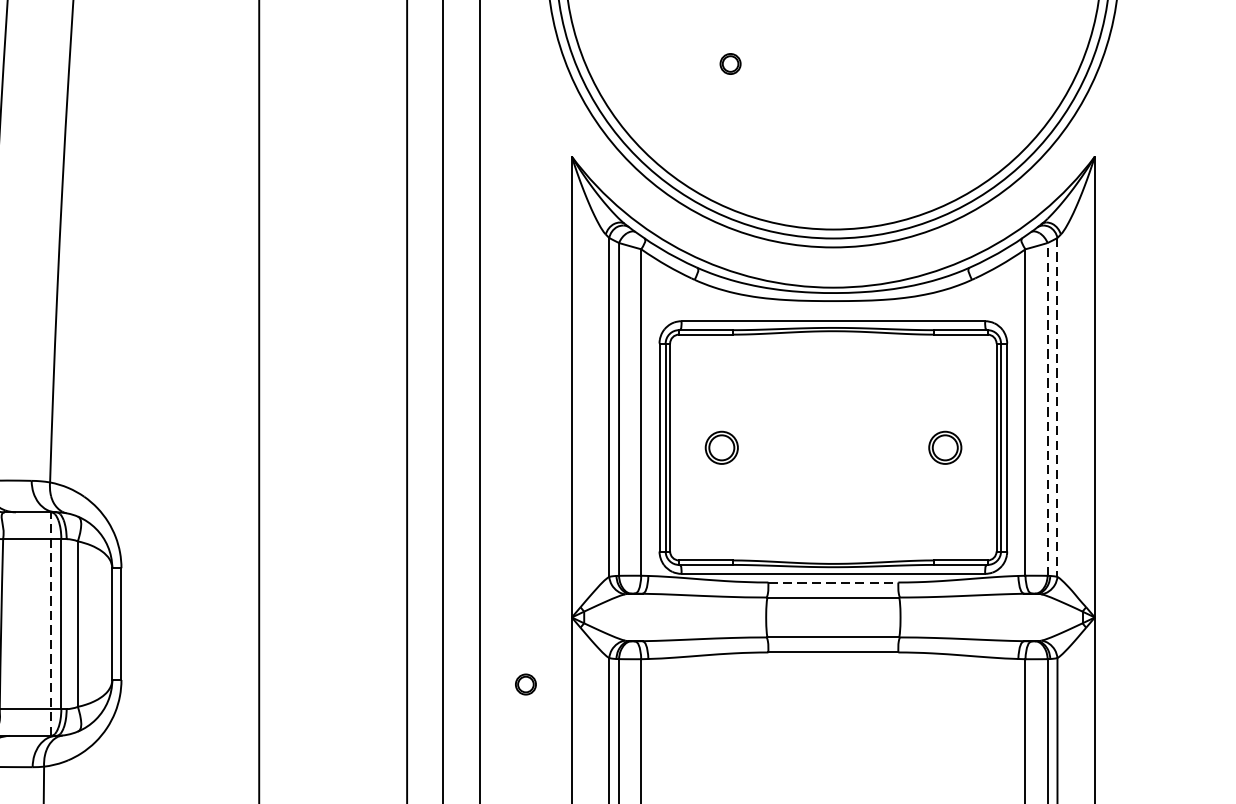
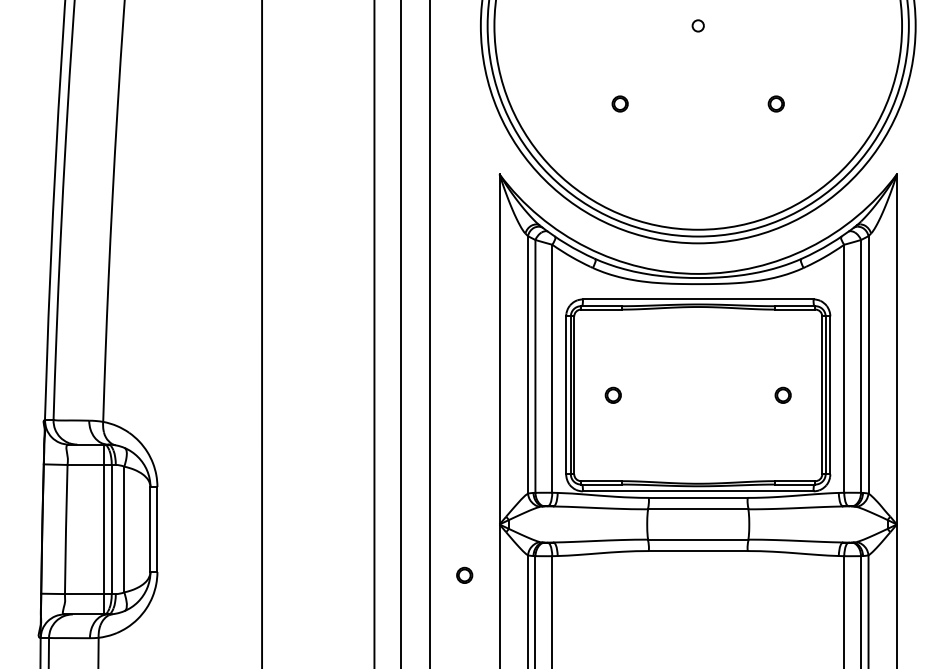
circle: (935, 63) -> (775, 103), added
line: (1057, 406) -> (868, 364), dashed -> solid
line: (1048, 408) -> (861, 365), dashed -> solid
part: (720, 446) -> (612, 394), size x0.62
part: (944, 446) -> (782, 394), size x0.62
line: (833, 581) -> (698, 497), dashed -> solid
line: (50, 624) -> (103, 529), dashed -> solid

